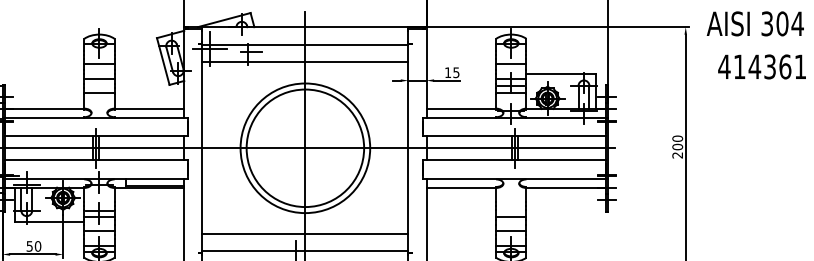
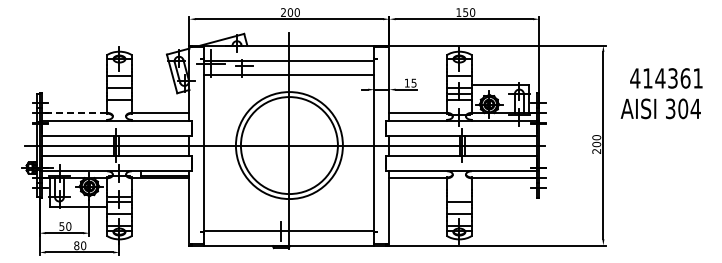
text: (754, 23) -> (660, 108), moved
line: (44, 109) -> (74, 113), solid -> dashed
line: (305, 234) -> (289, 216), removed

